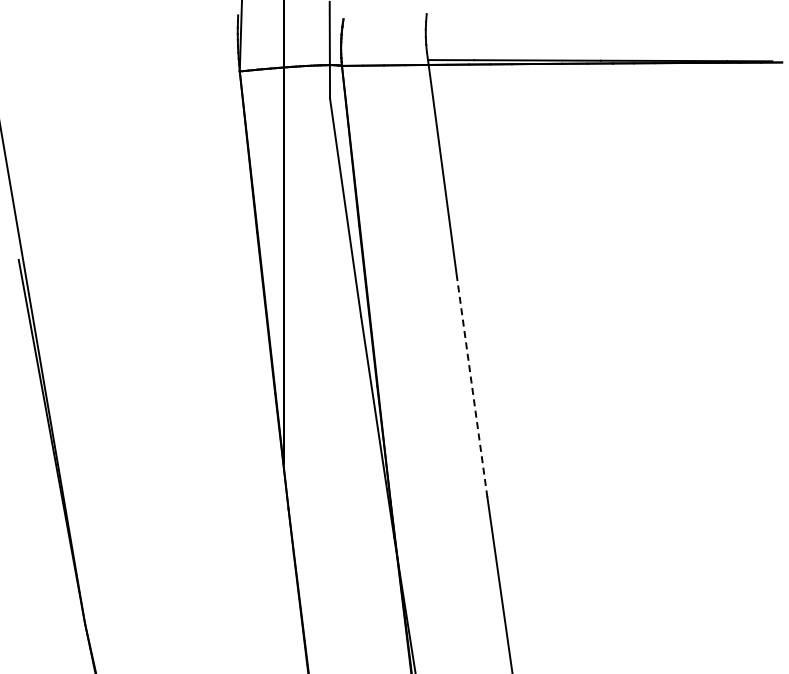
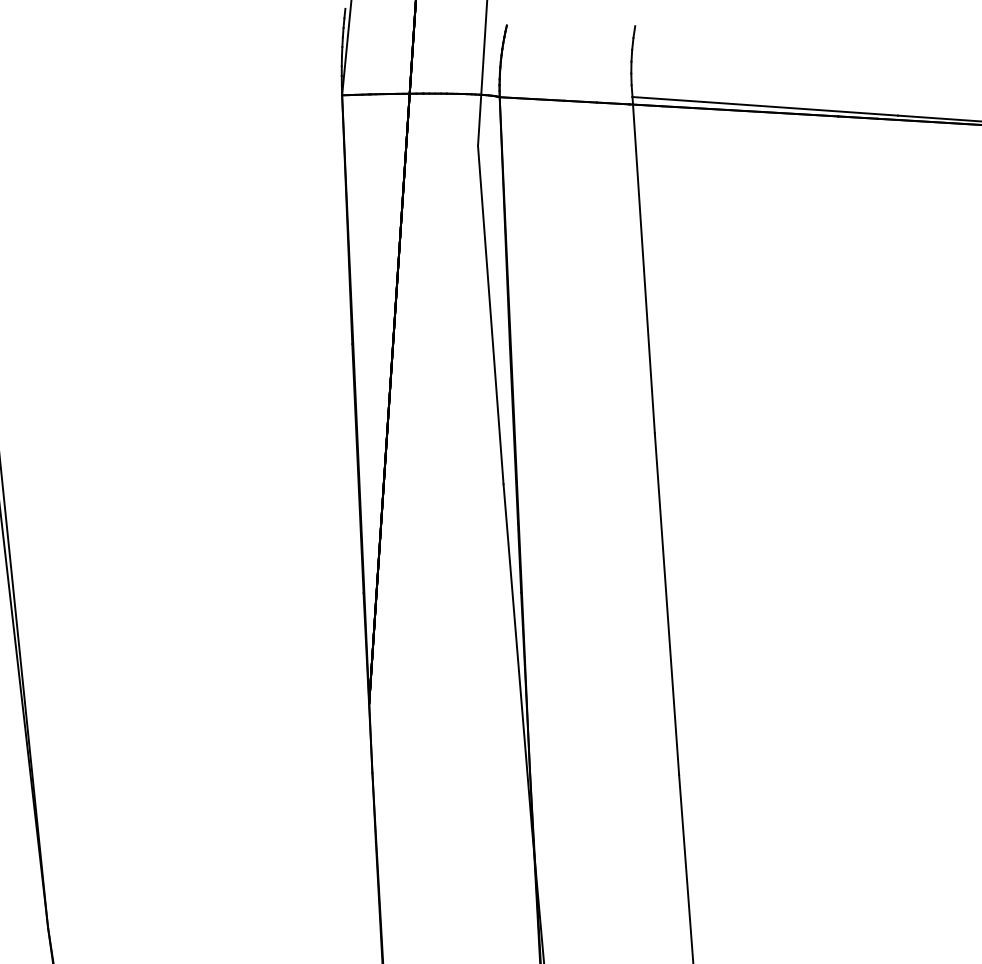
line: (472, 386) -> (667, 603), dashed -> solid

